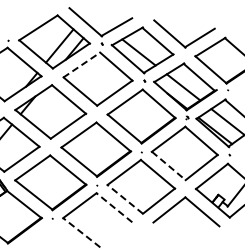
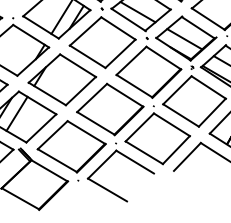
line: (82, 64) -> (86, 30), dashed -> solid
line: (169, 166) -> (181, 115), dashed -> solid
line: (125, 199) -> (144, 152), dashed -> solid
line: (114, 207) -> (135, 161), dashed -> solid
line: (81, 232) -> (107, 189), dashed -> solid

